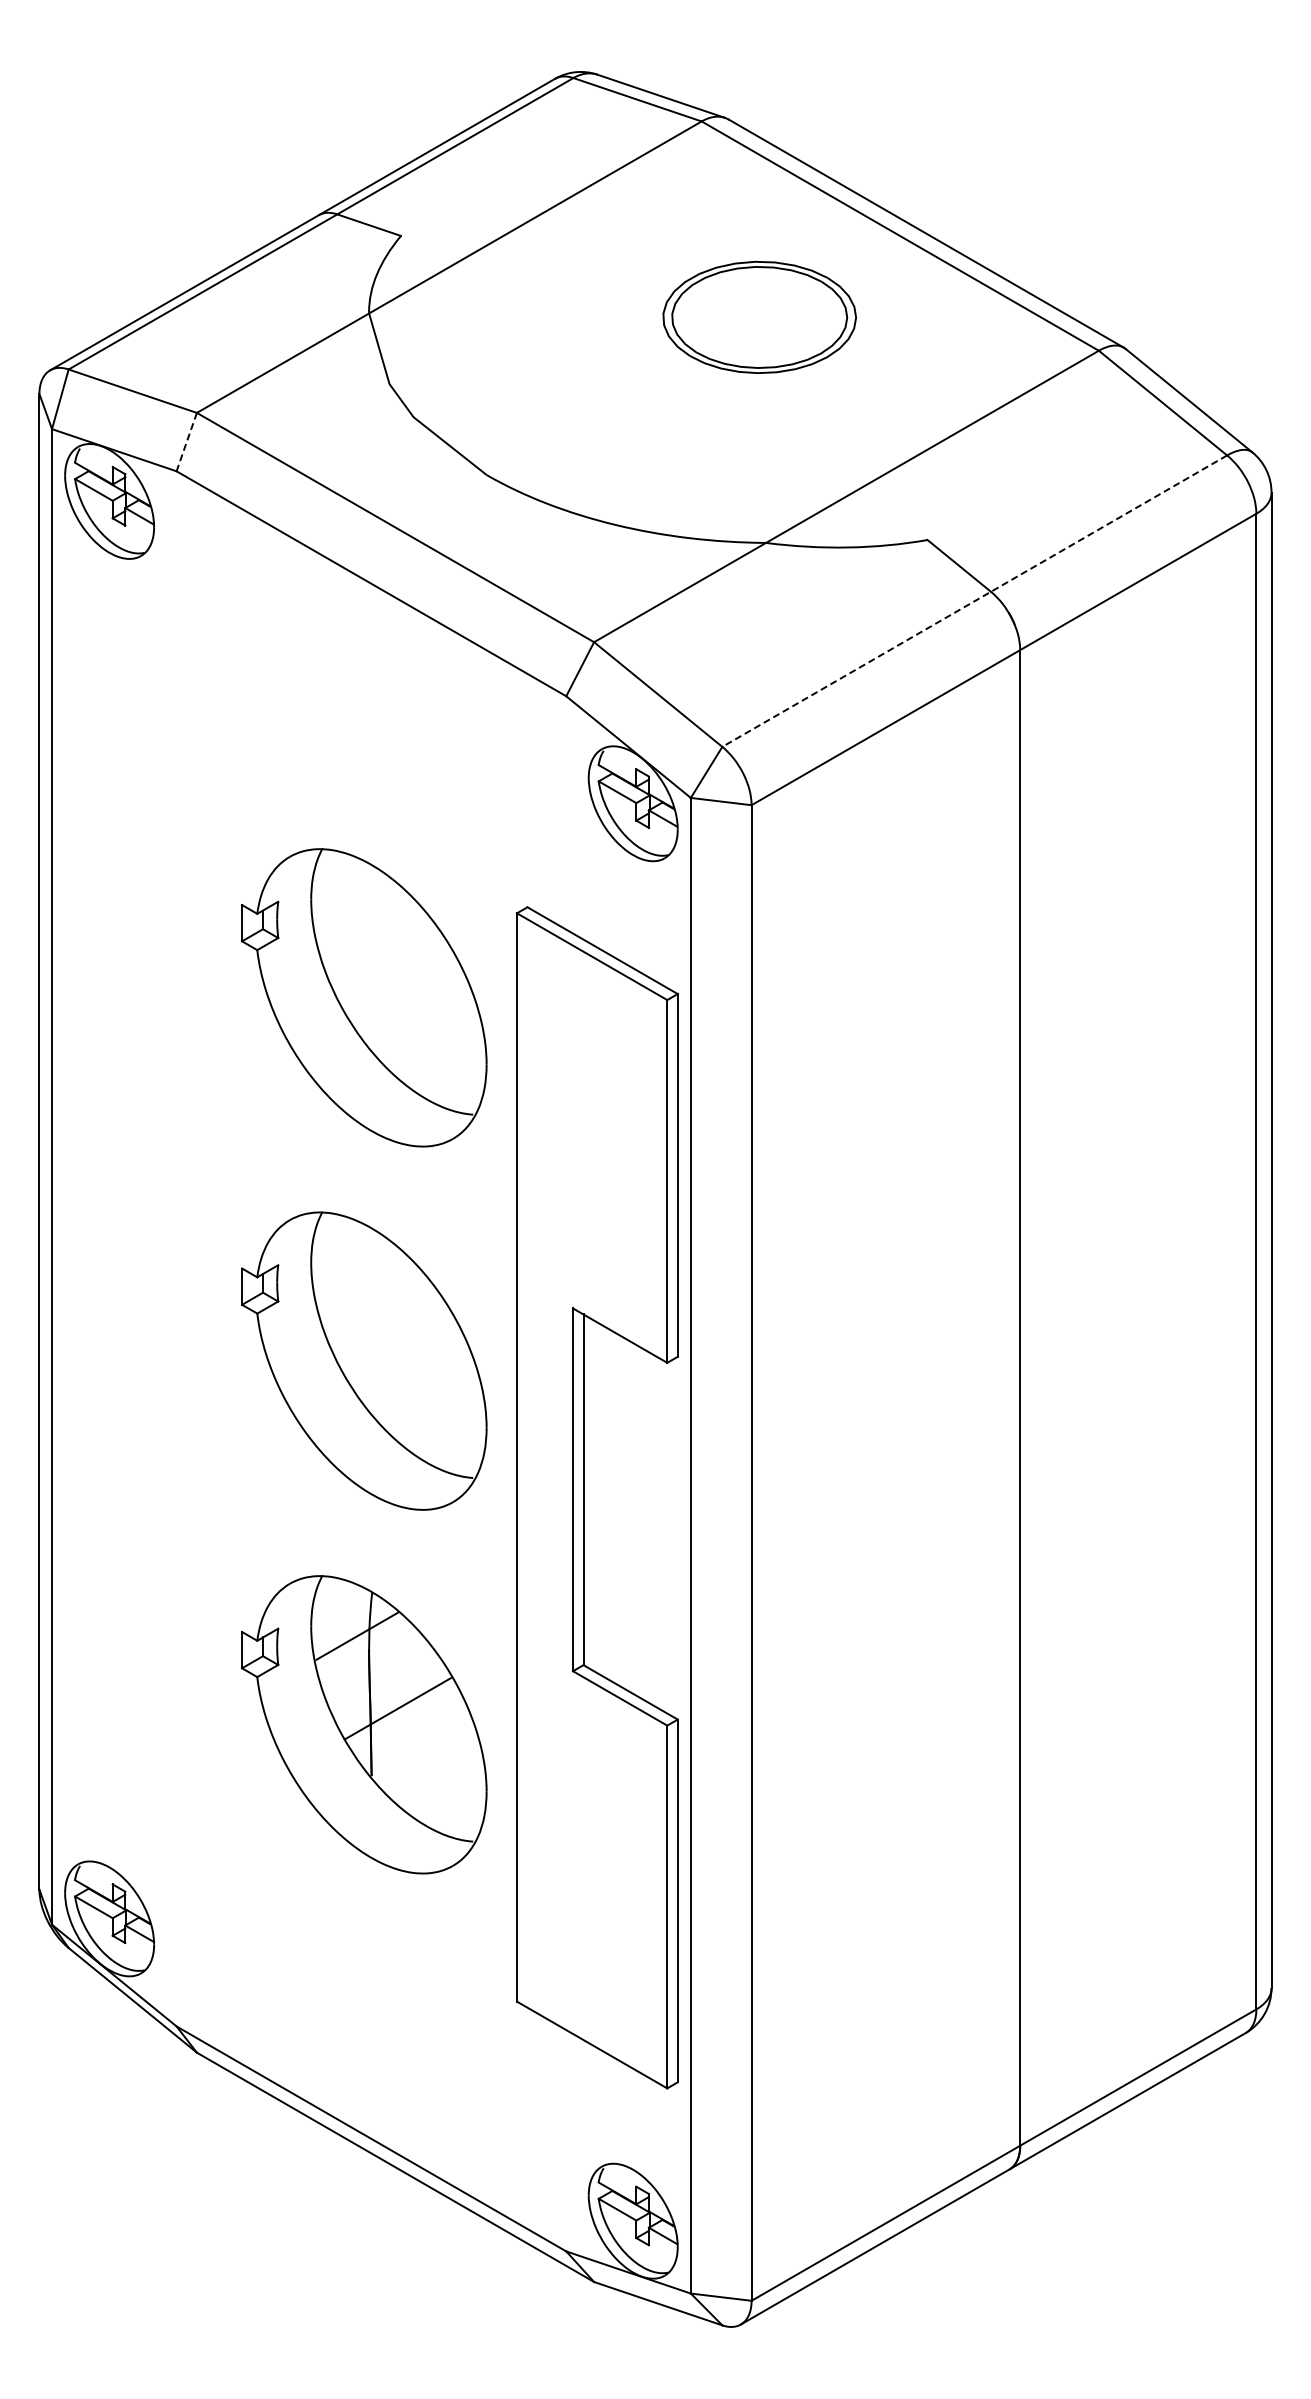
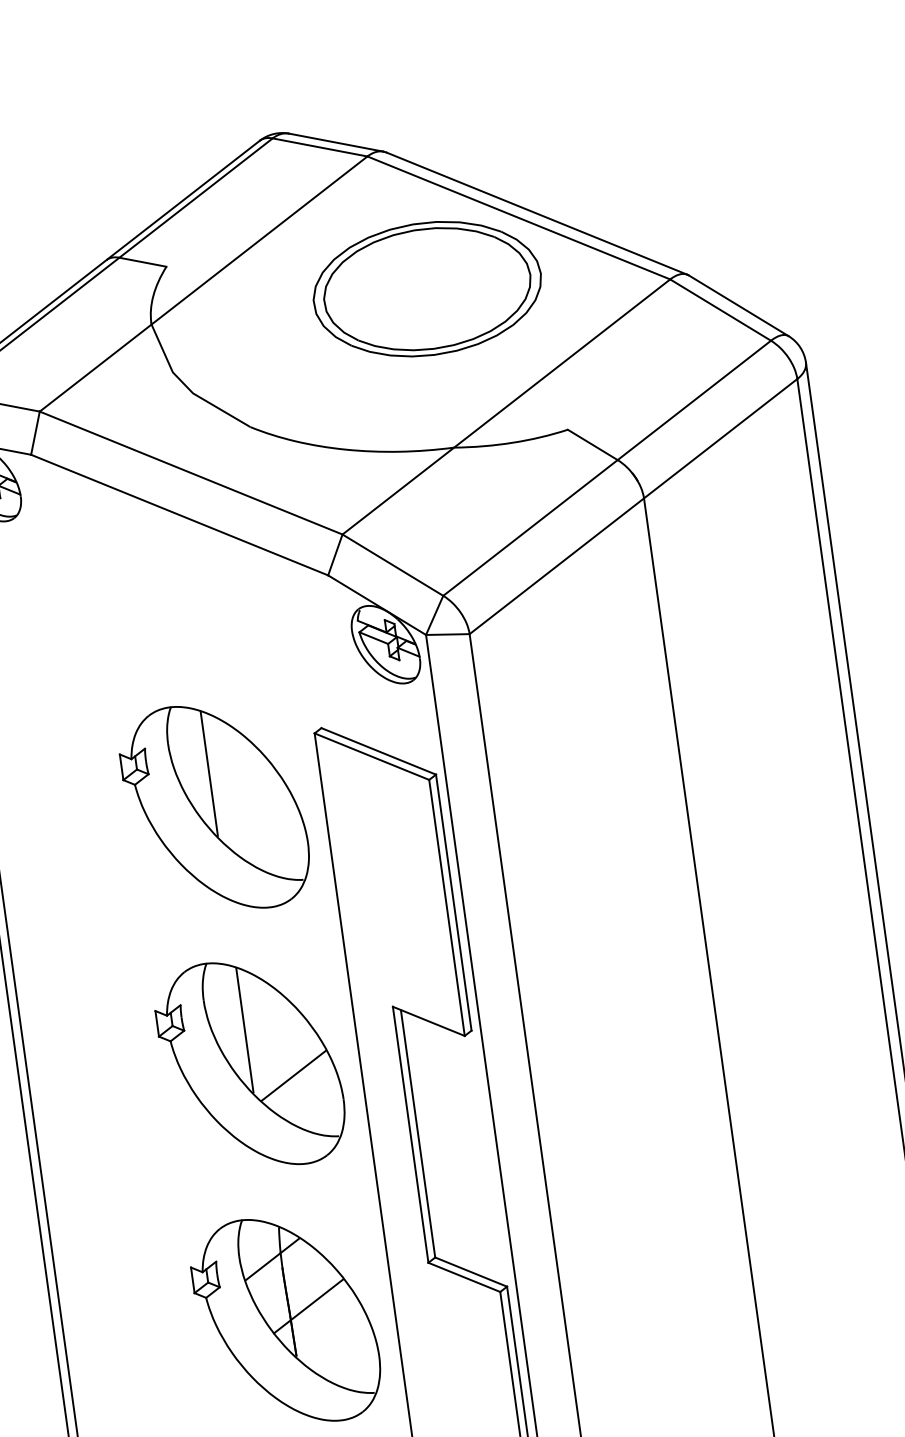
part: (759, 317) -> (427, 289), size x1.67
line: (186, 442) -> (35, 433), dashed -> solid
line: (974, 601) -> (607, 468), dashed -> solid
line: (362, 949) -> (209, 774), added
line: (362, 1312) -> (244, 1030), added
line: (421, 1384) -> (293, 1075), added

